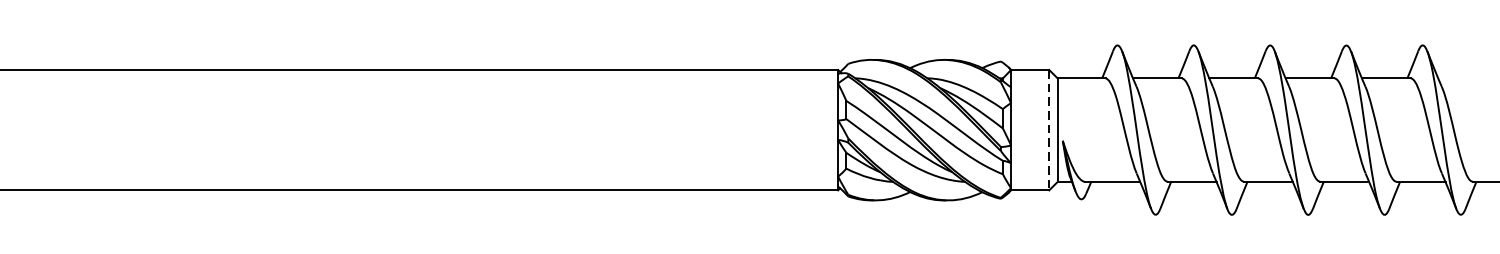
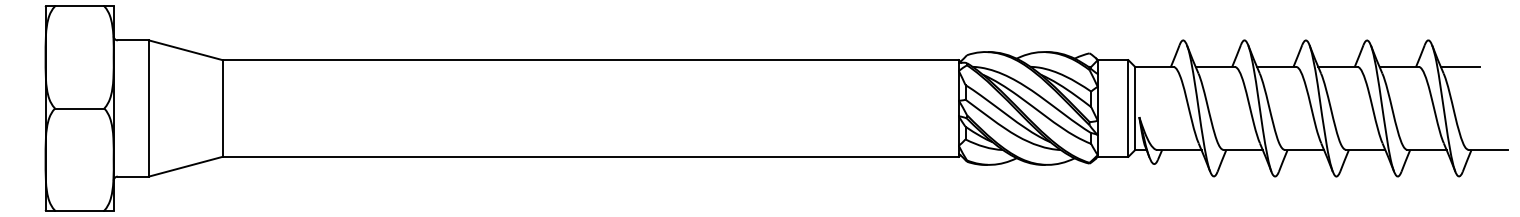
line: (1462, 77) -> (1460, 66), added
line: (1049, 131) -> (1128, 109), dashed -> solid

